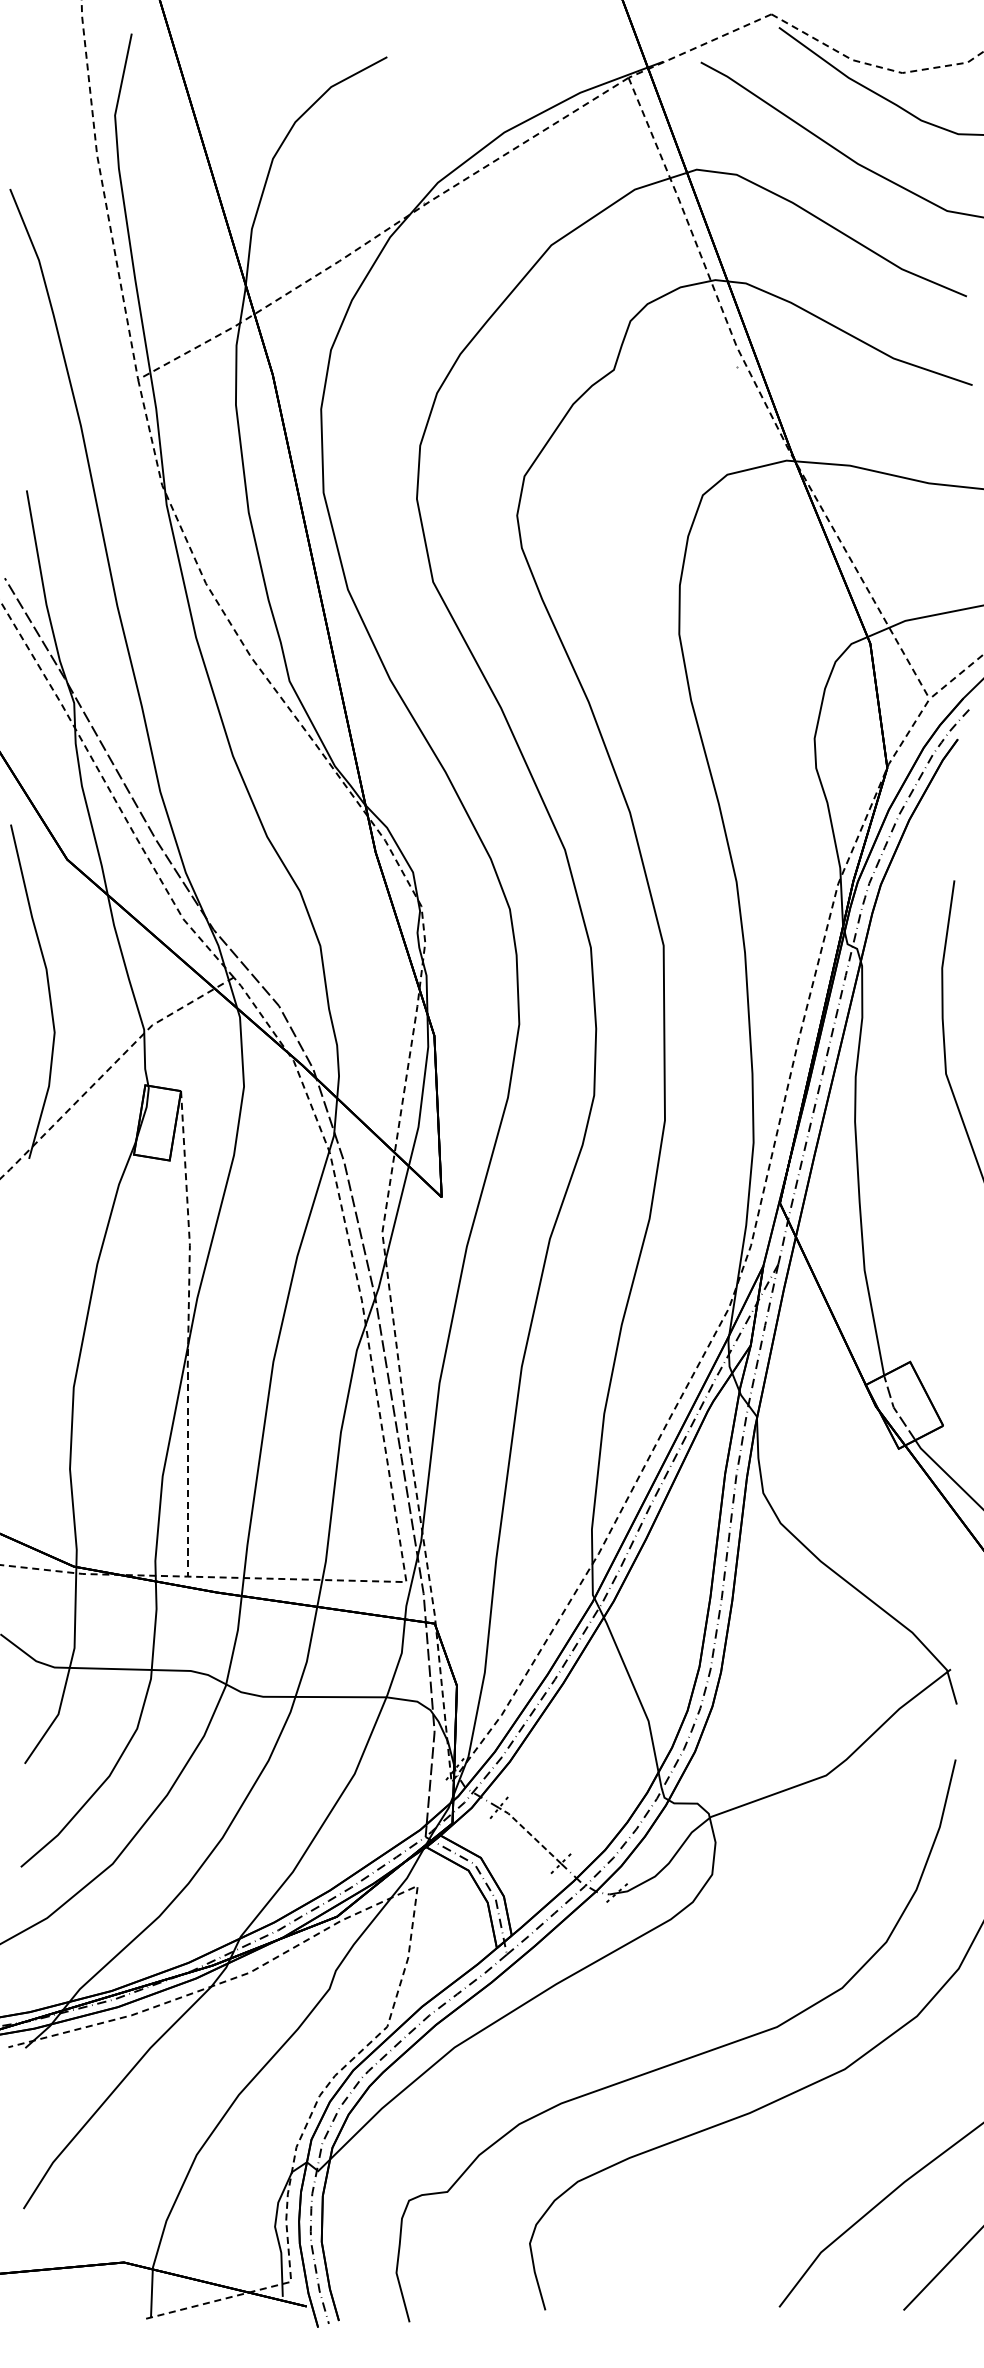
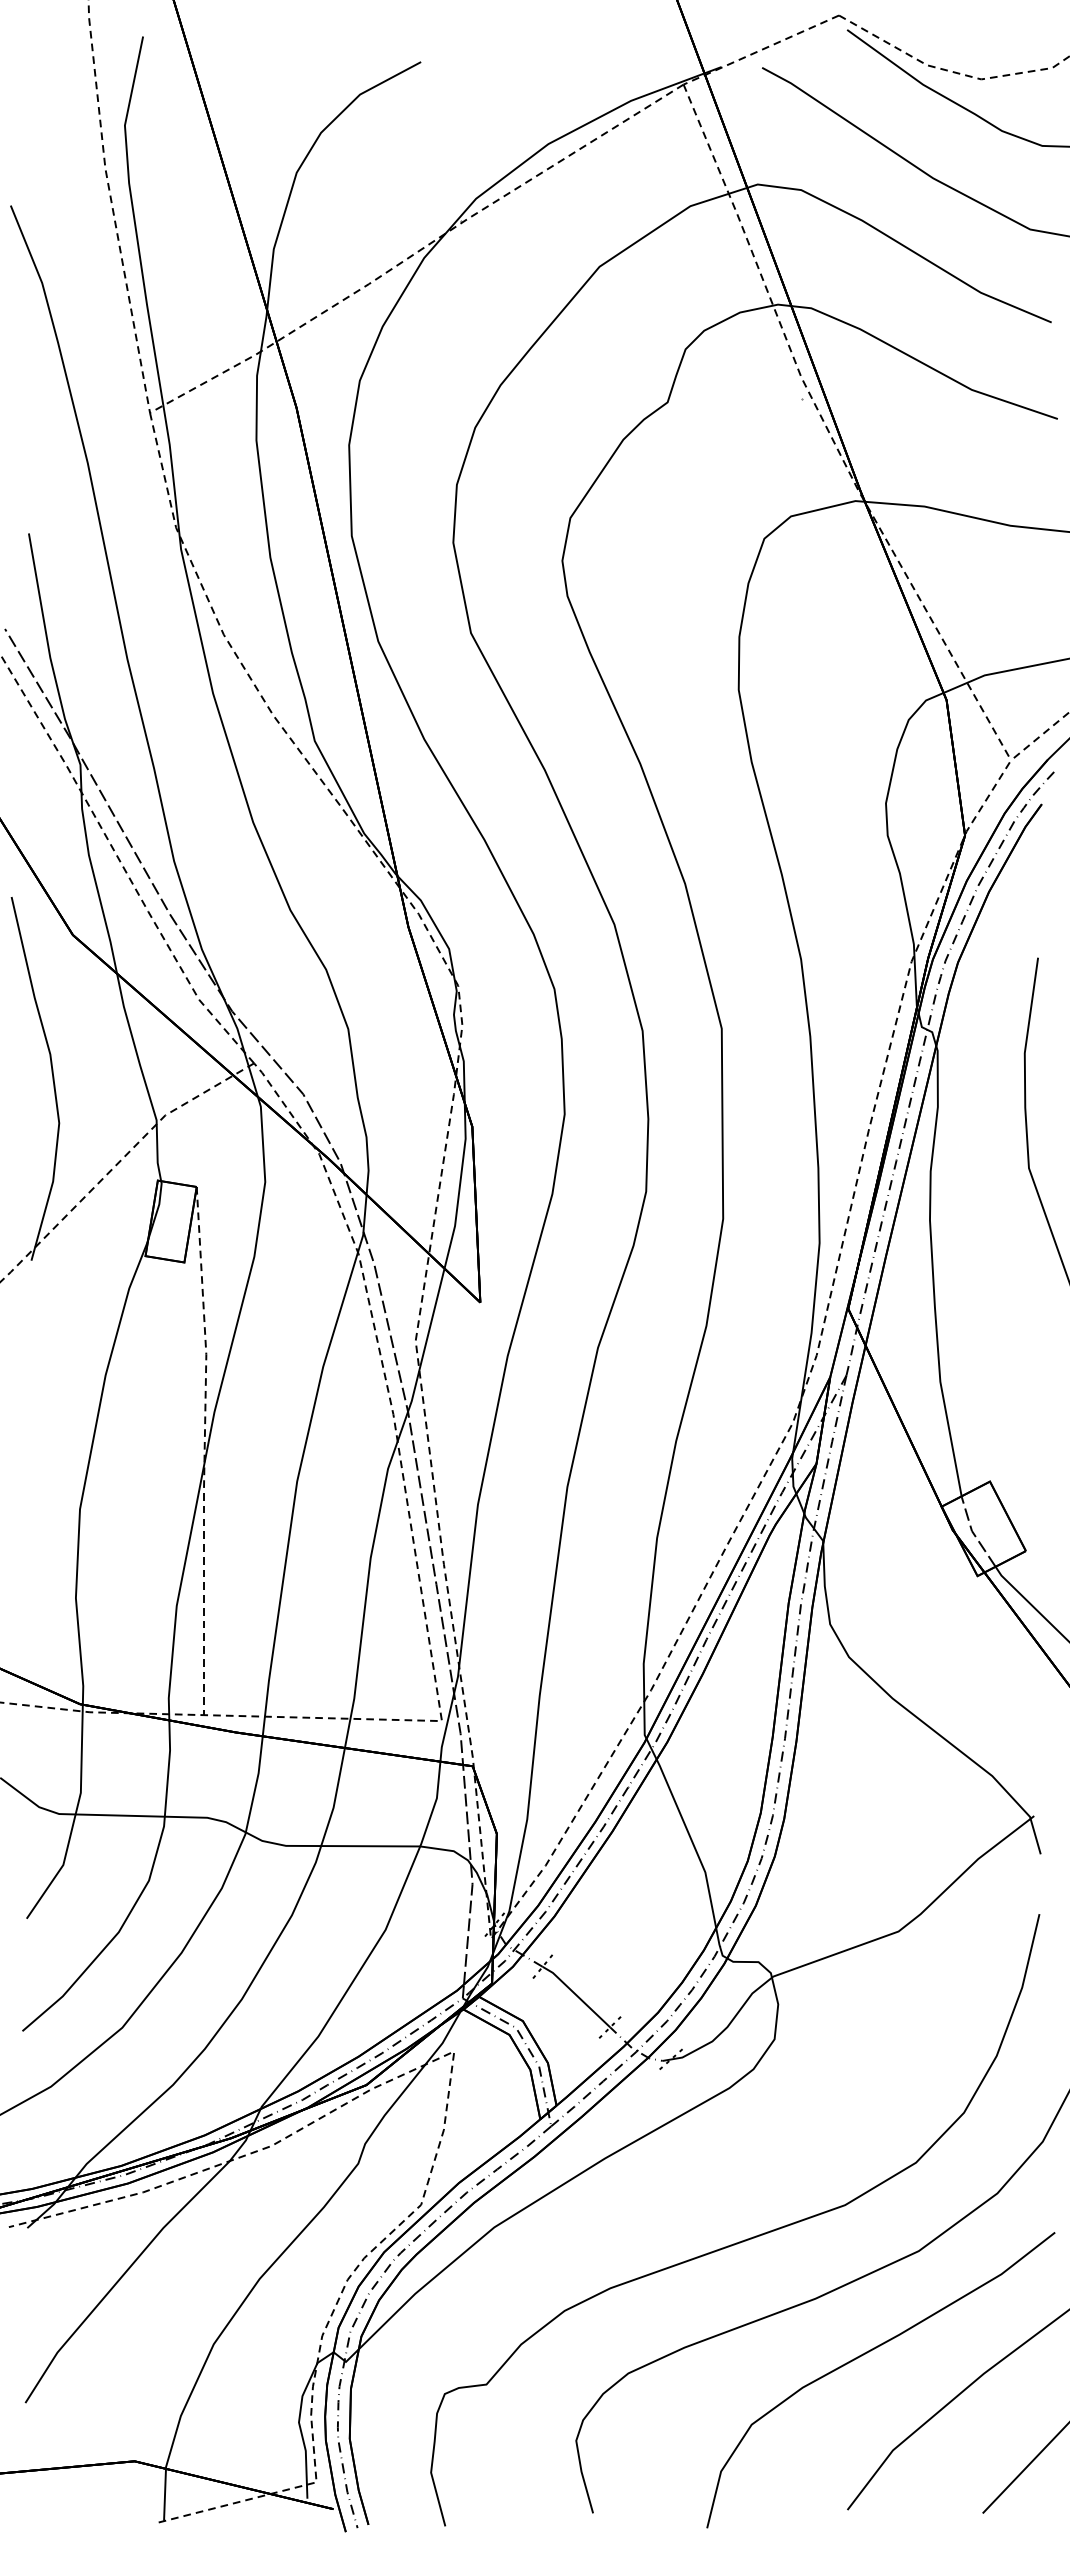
line: (530, 1834) -> (576, 1995), dashed -> solid
curve: (797, 2163) -> (867, 2353), added

